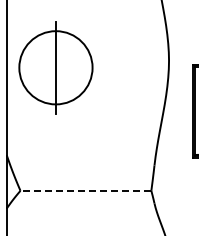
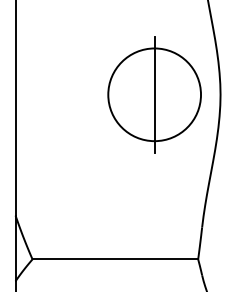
part: (55, 67) -> (154, 94), moved
line: (85, 190) -> (114, 259), dashed -> solid

